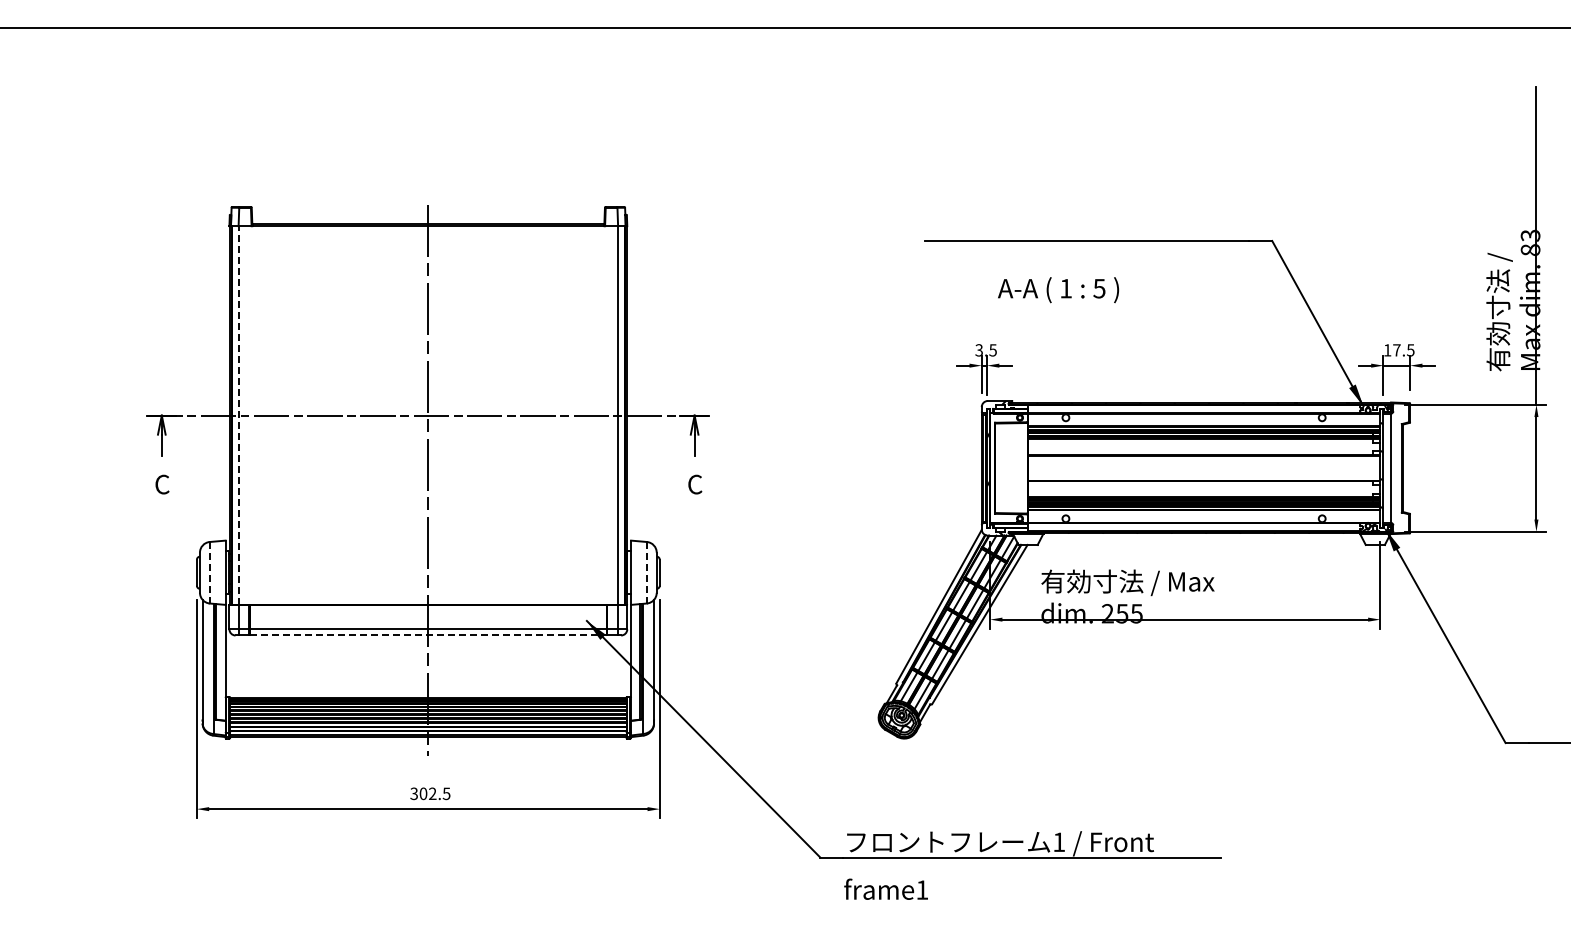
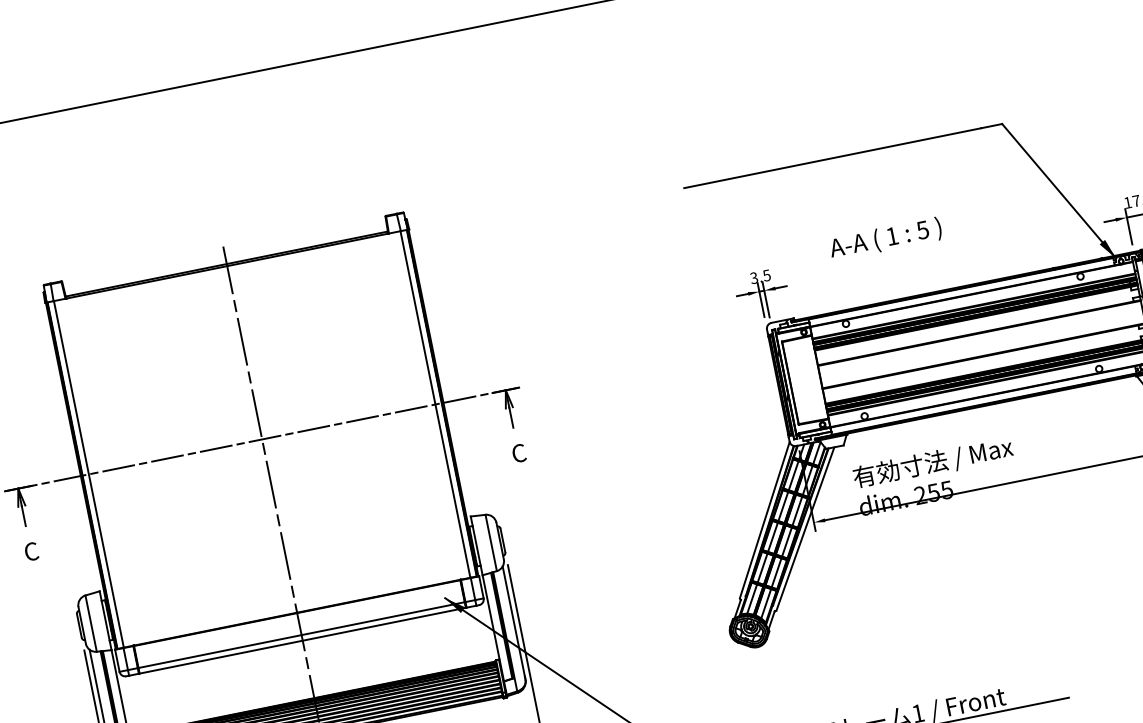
text: (1058, 290) -> (885, 239), moved
line: (239, 415) -> (89, 474), dashed -> solid
line: (209, 572) -> (90, 623), dashed -> solid
line: (646, 572) -> (490, 542), dashed -> solid
line: (428, 635) -> (302, 640), dashed -> solid

